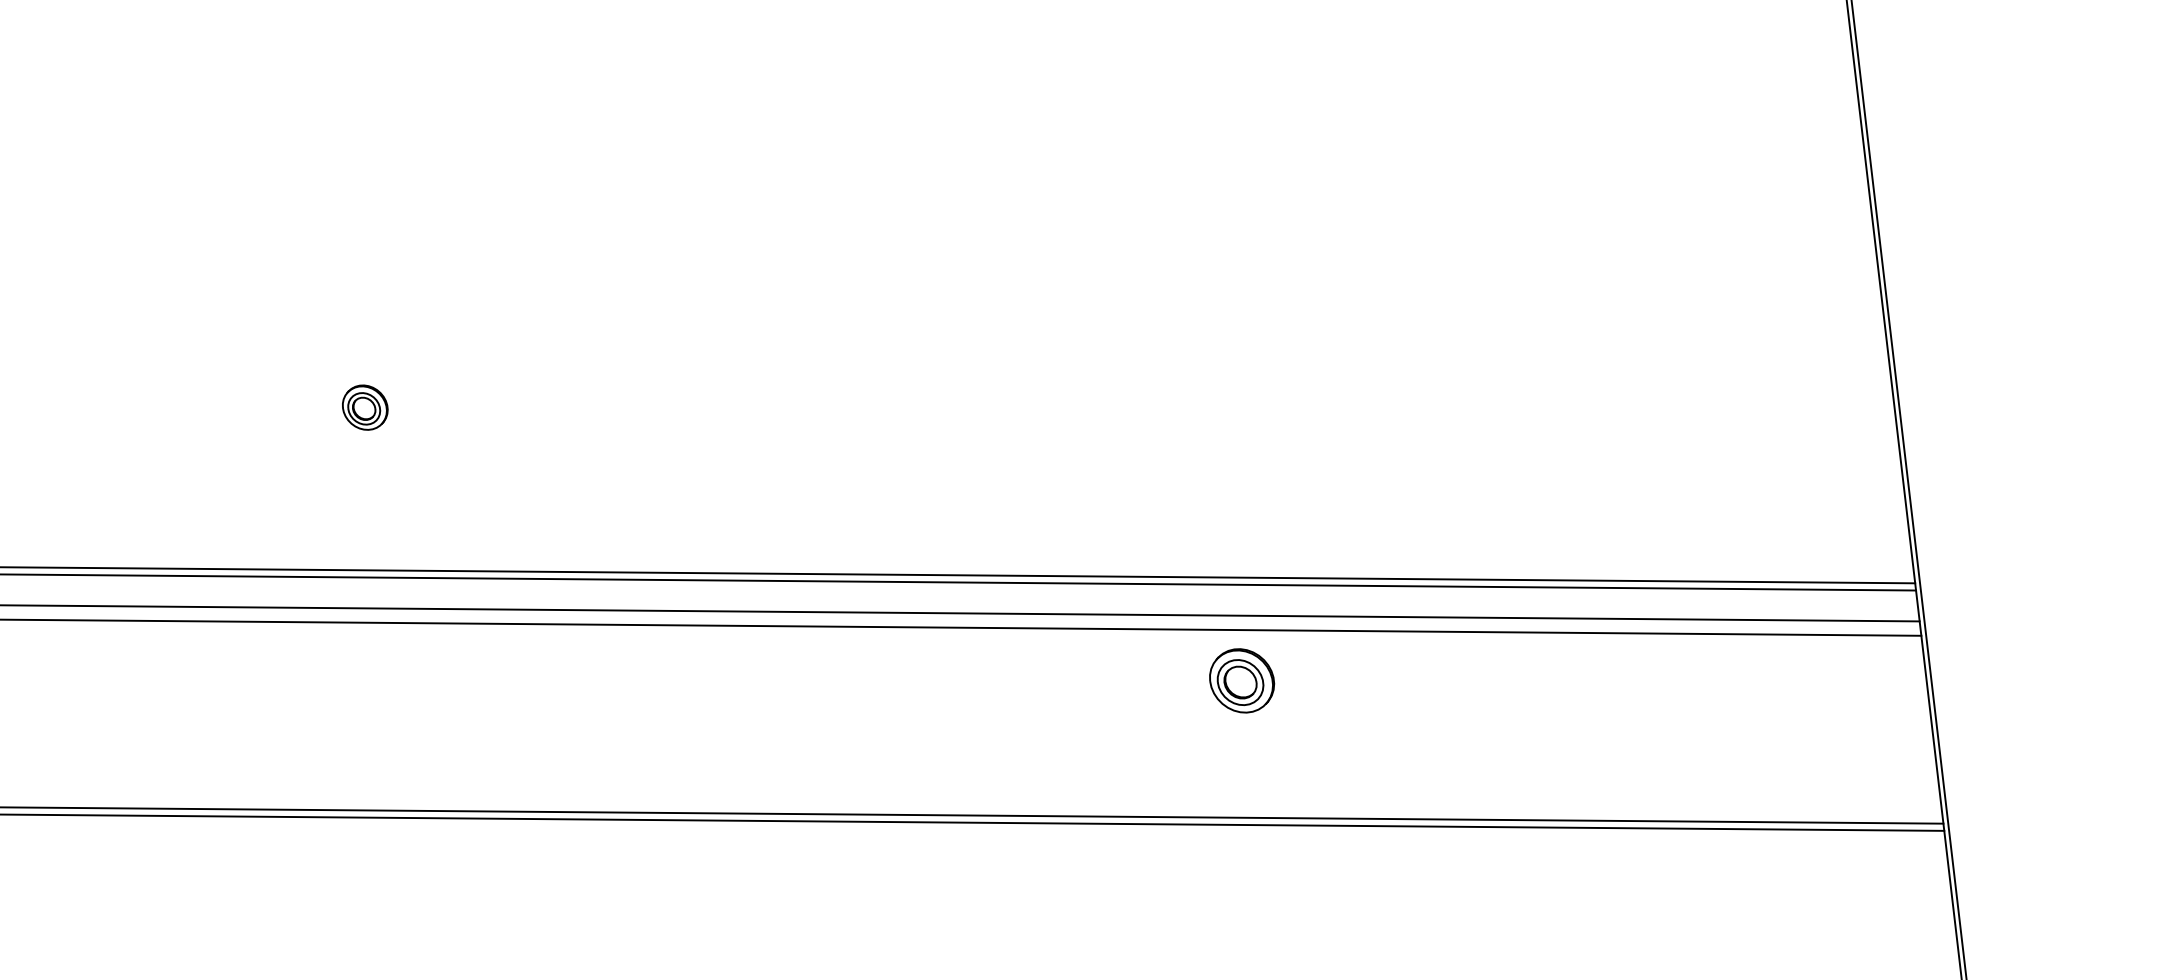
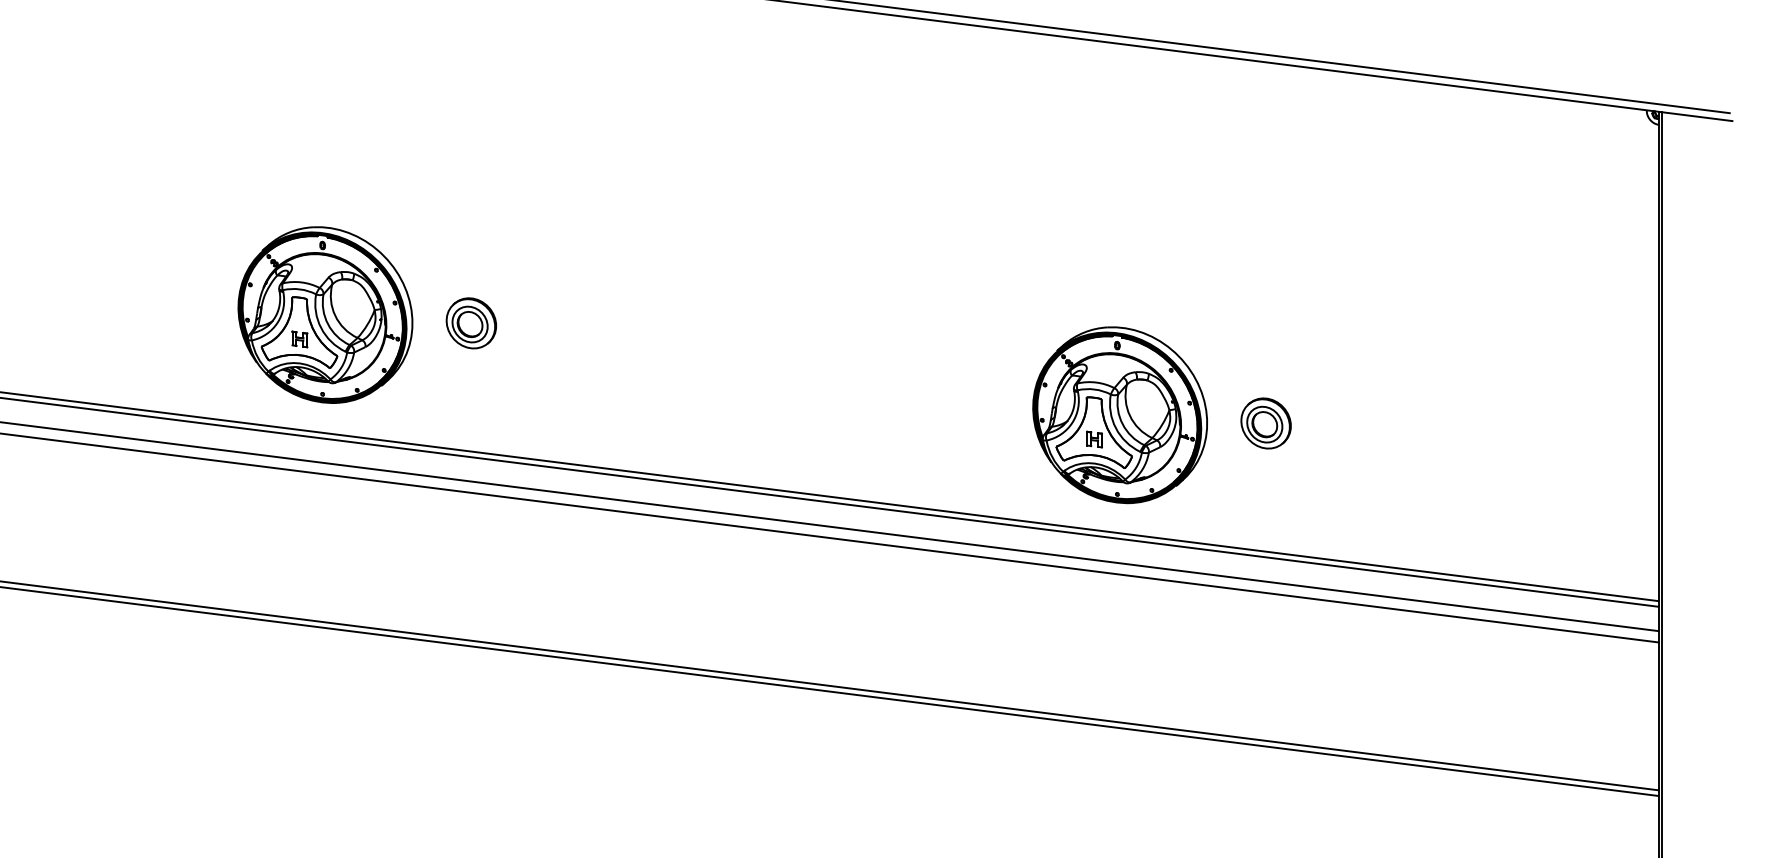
part: (364, 407) -> (470, 323), size x1.43
part: (178, 418) -> (325, 314), added
part: (1202, 427) -> (1119, 415), added
part: (1241, 680) -> (1265, 423), moved

